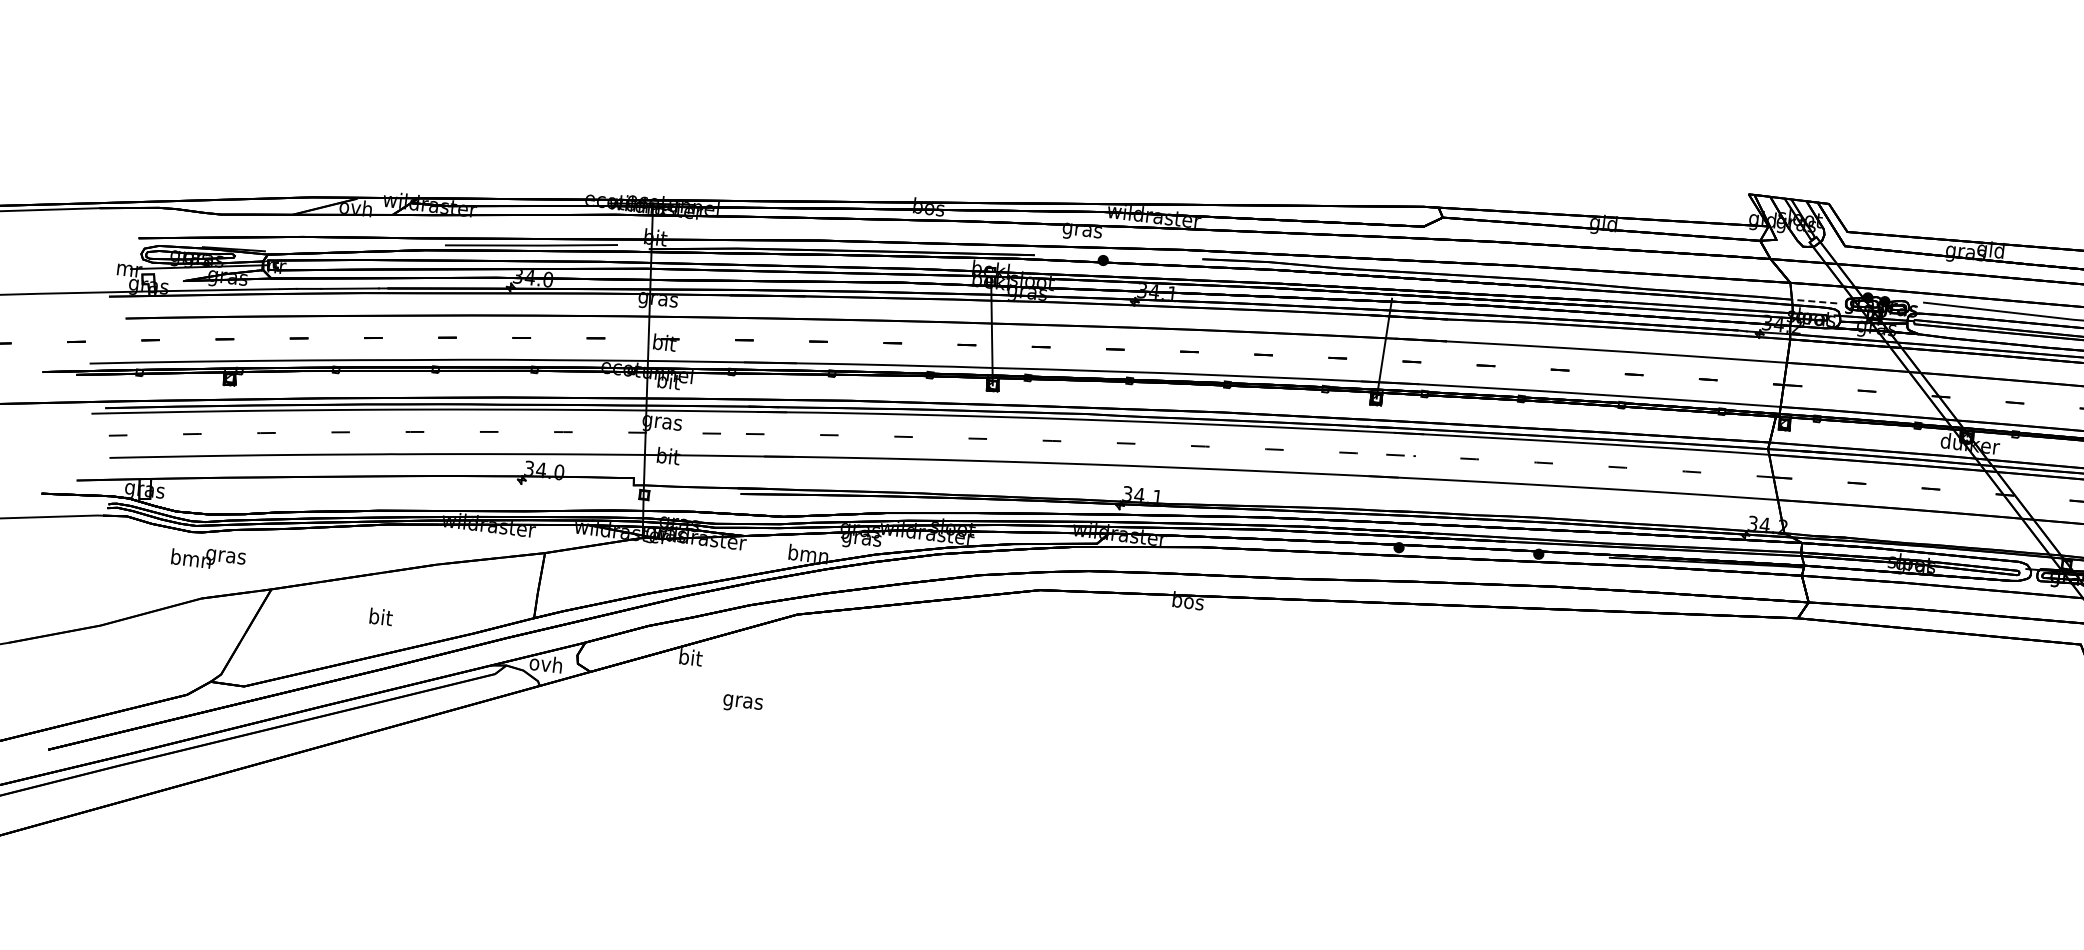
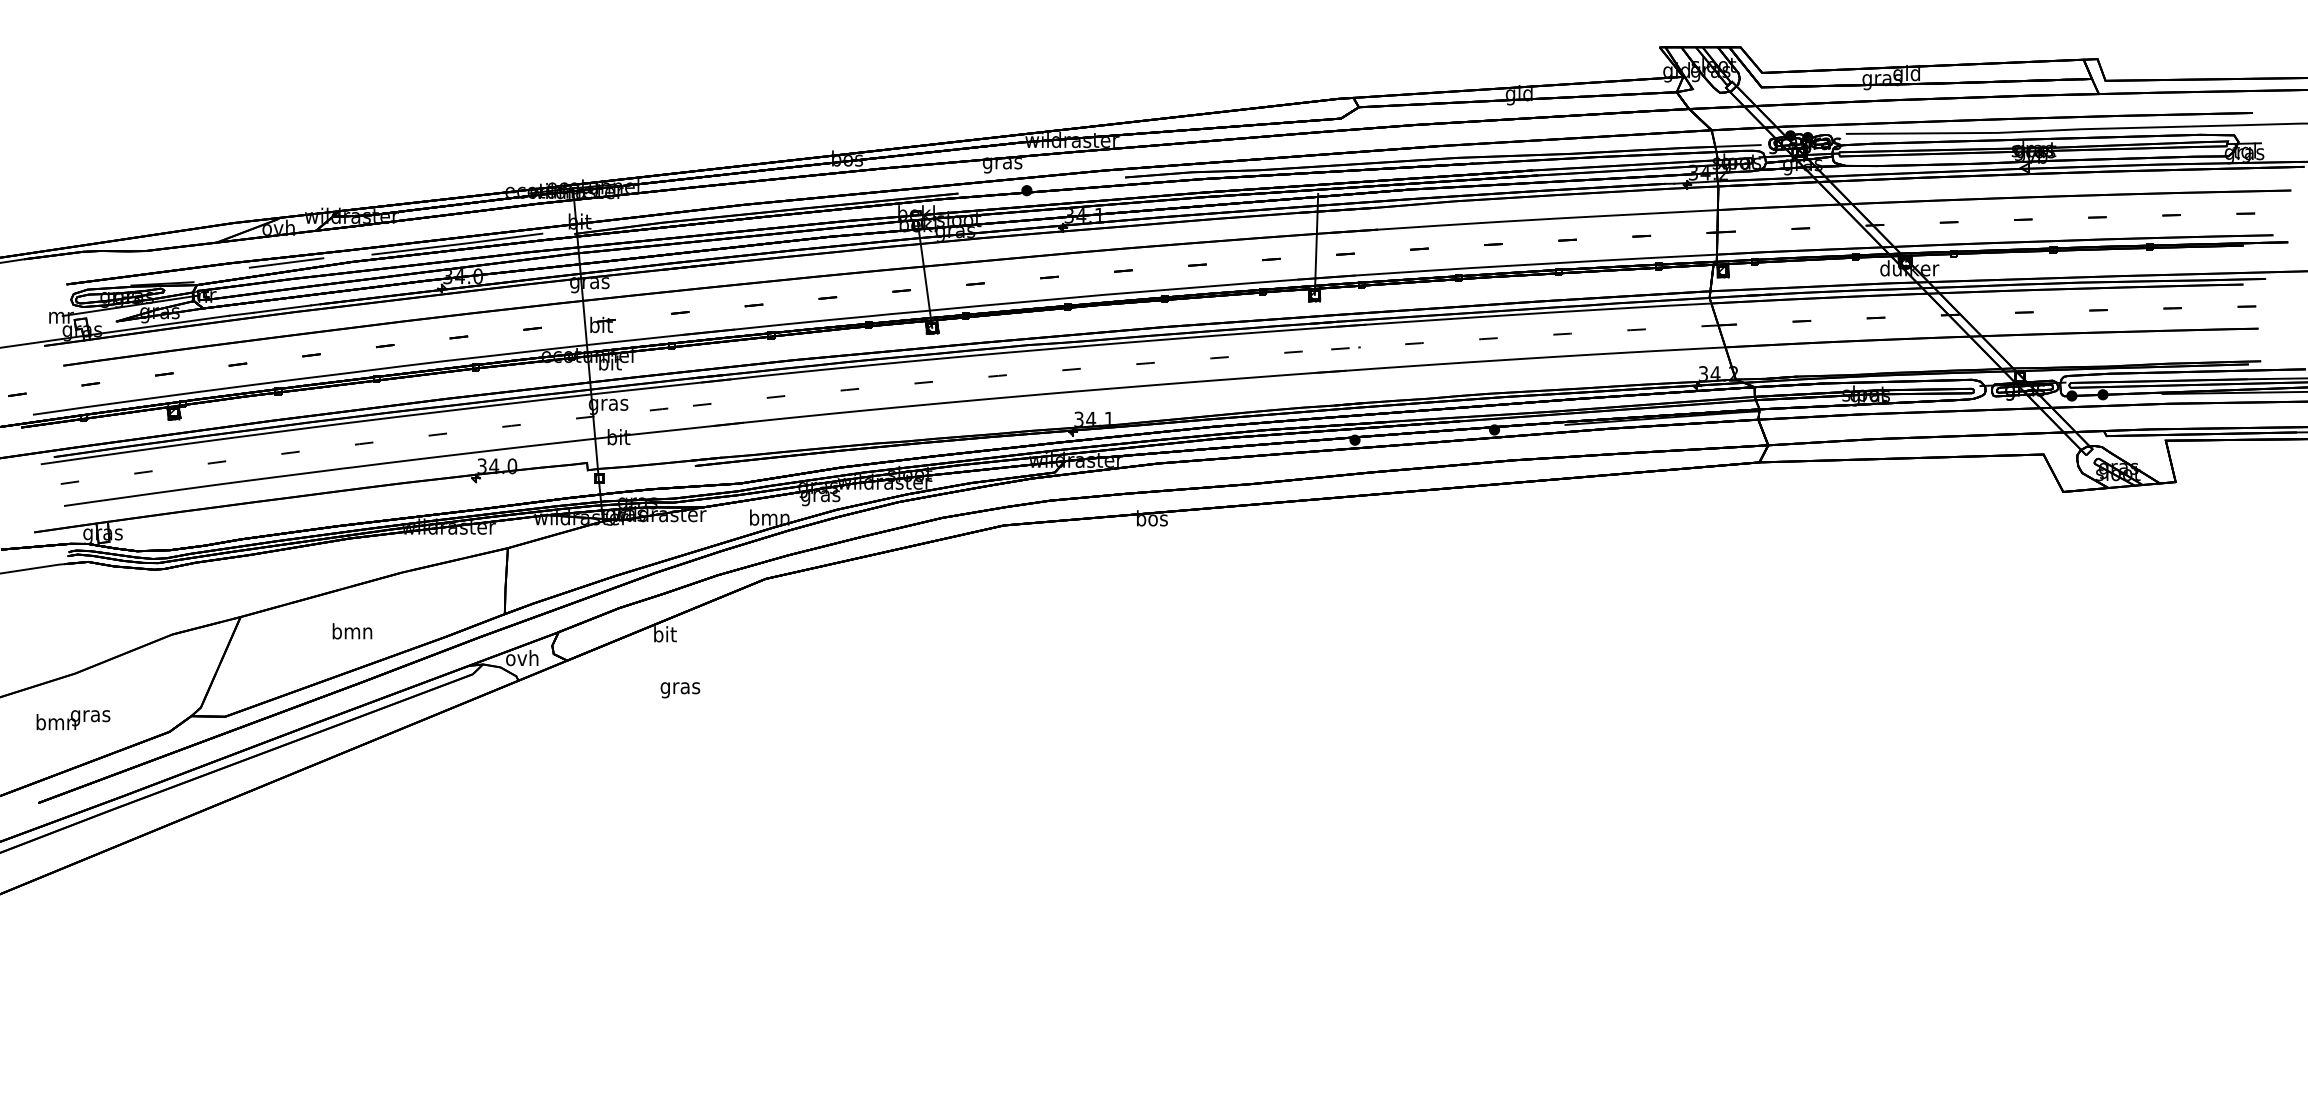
line: (359, 242) -> (286, 262), added
line: (1815, 301) -> (1738, 145), dashed -> solid
text: (208, 559) -> (73, 720), moved
text: (380, 617) -> (352, 631), bit -> bmn
text: (742, 704) -> (680, 690), moved

